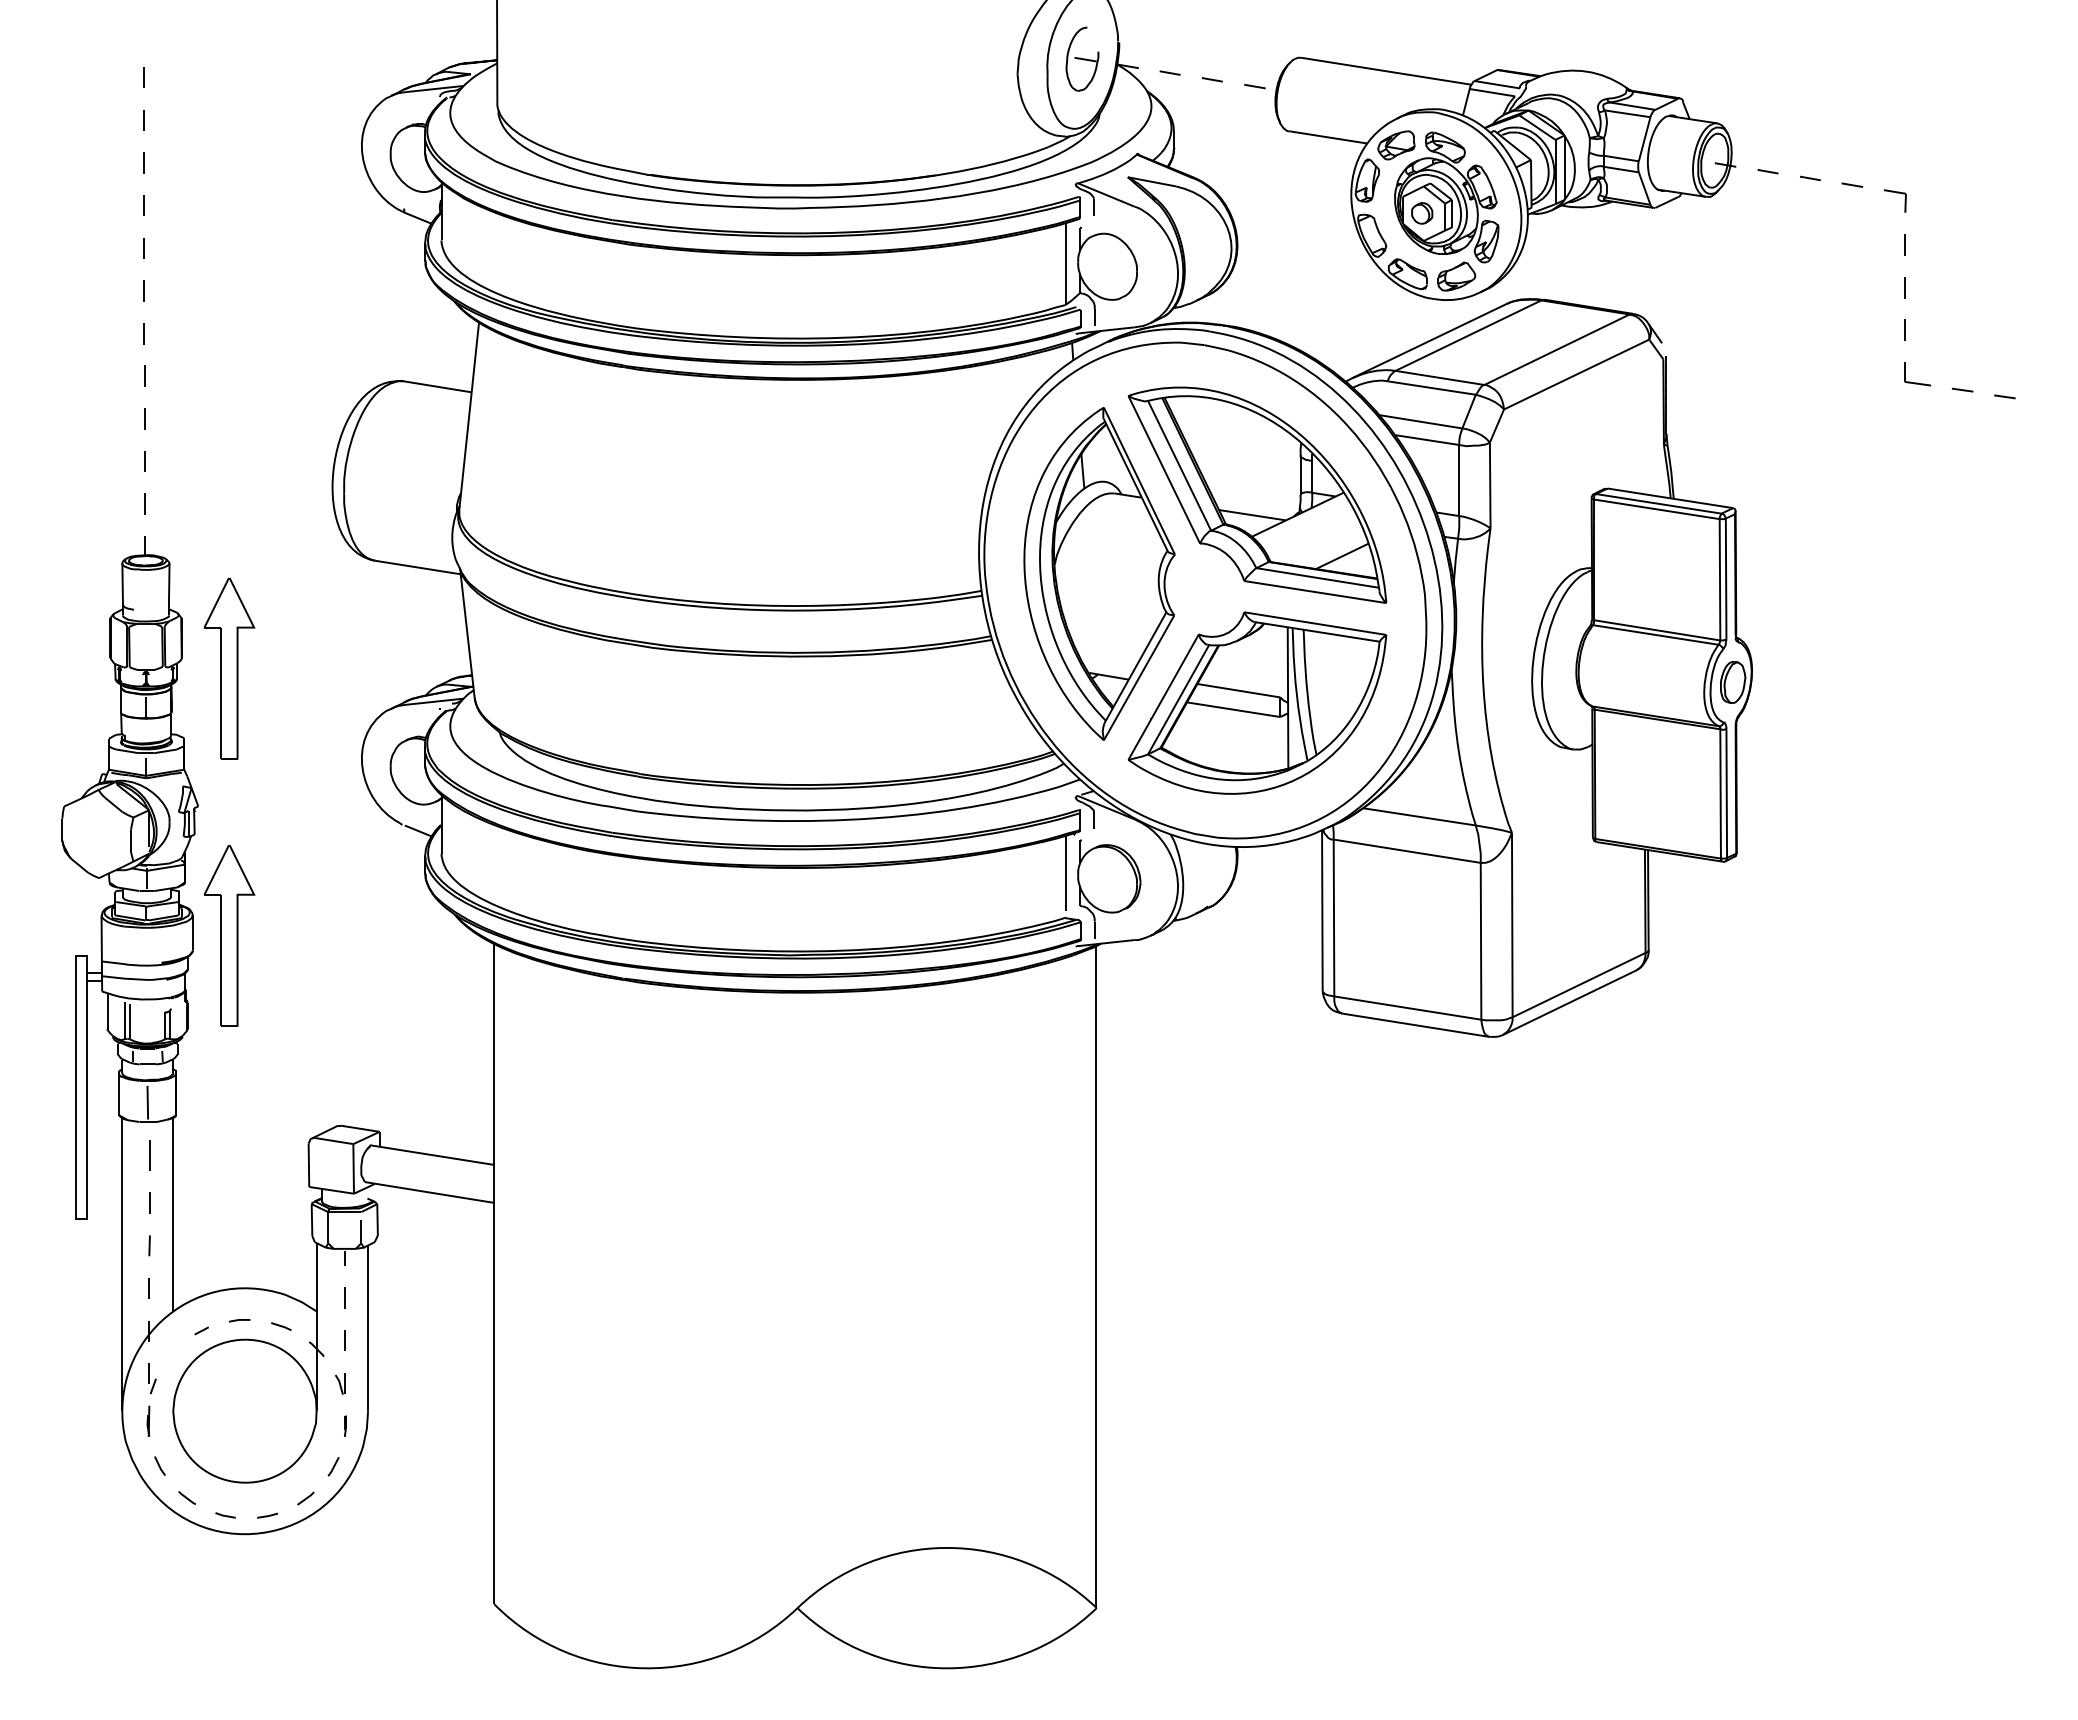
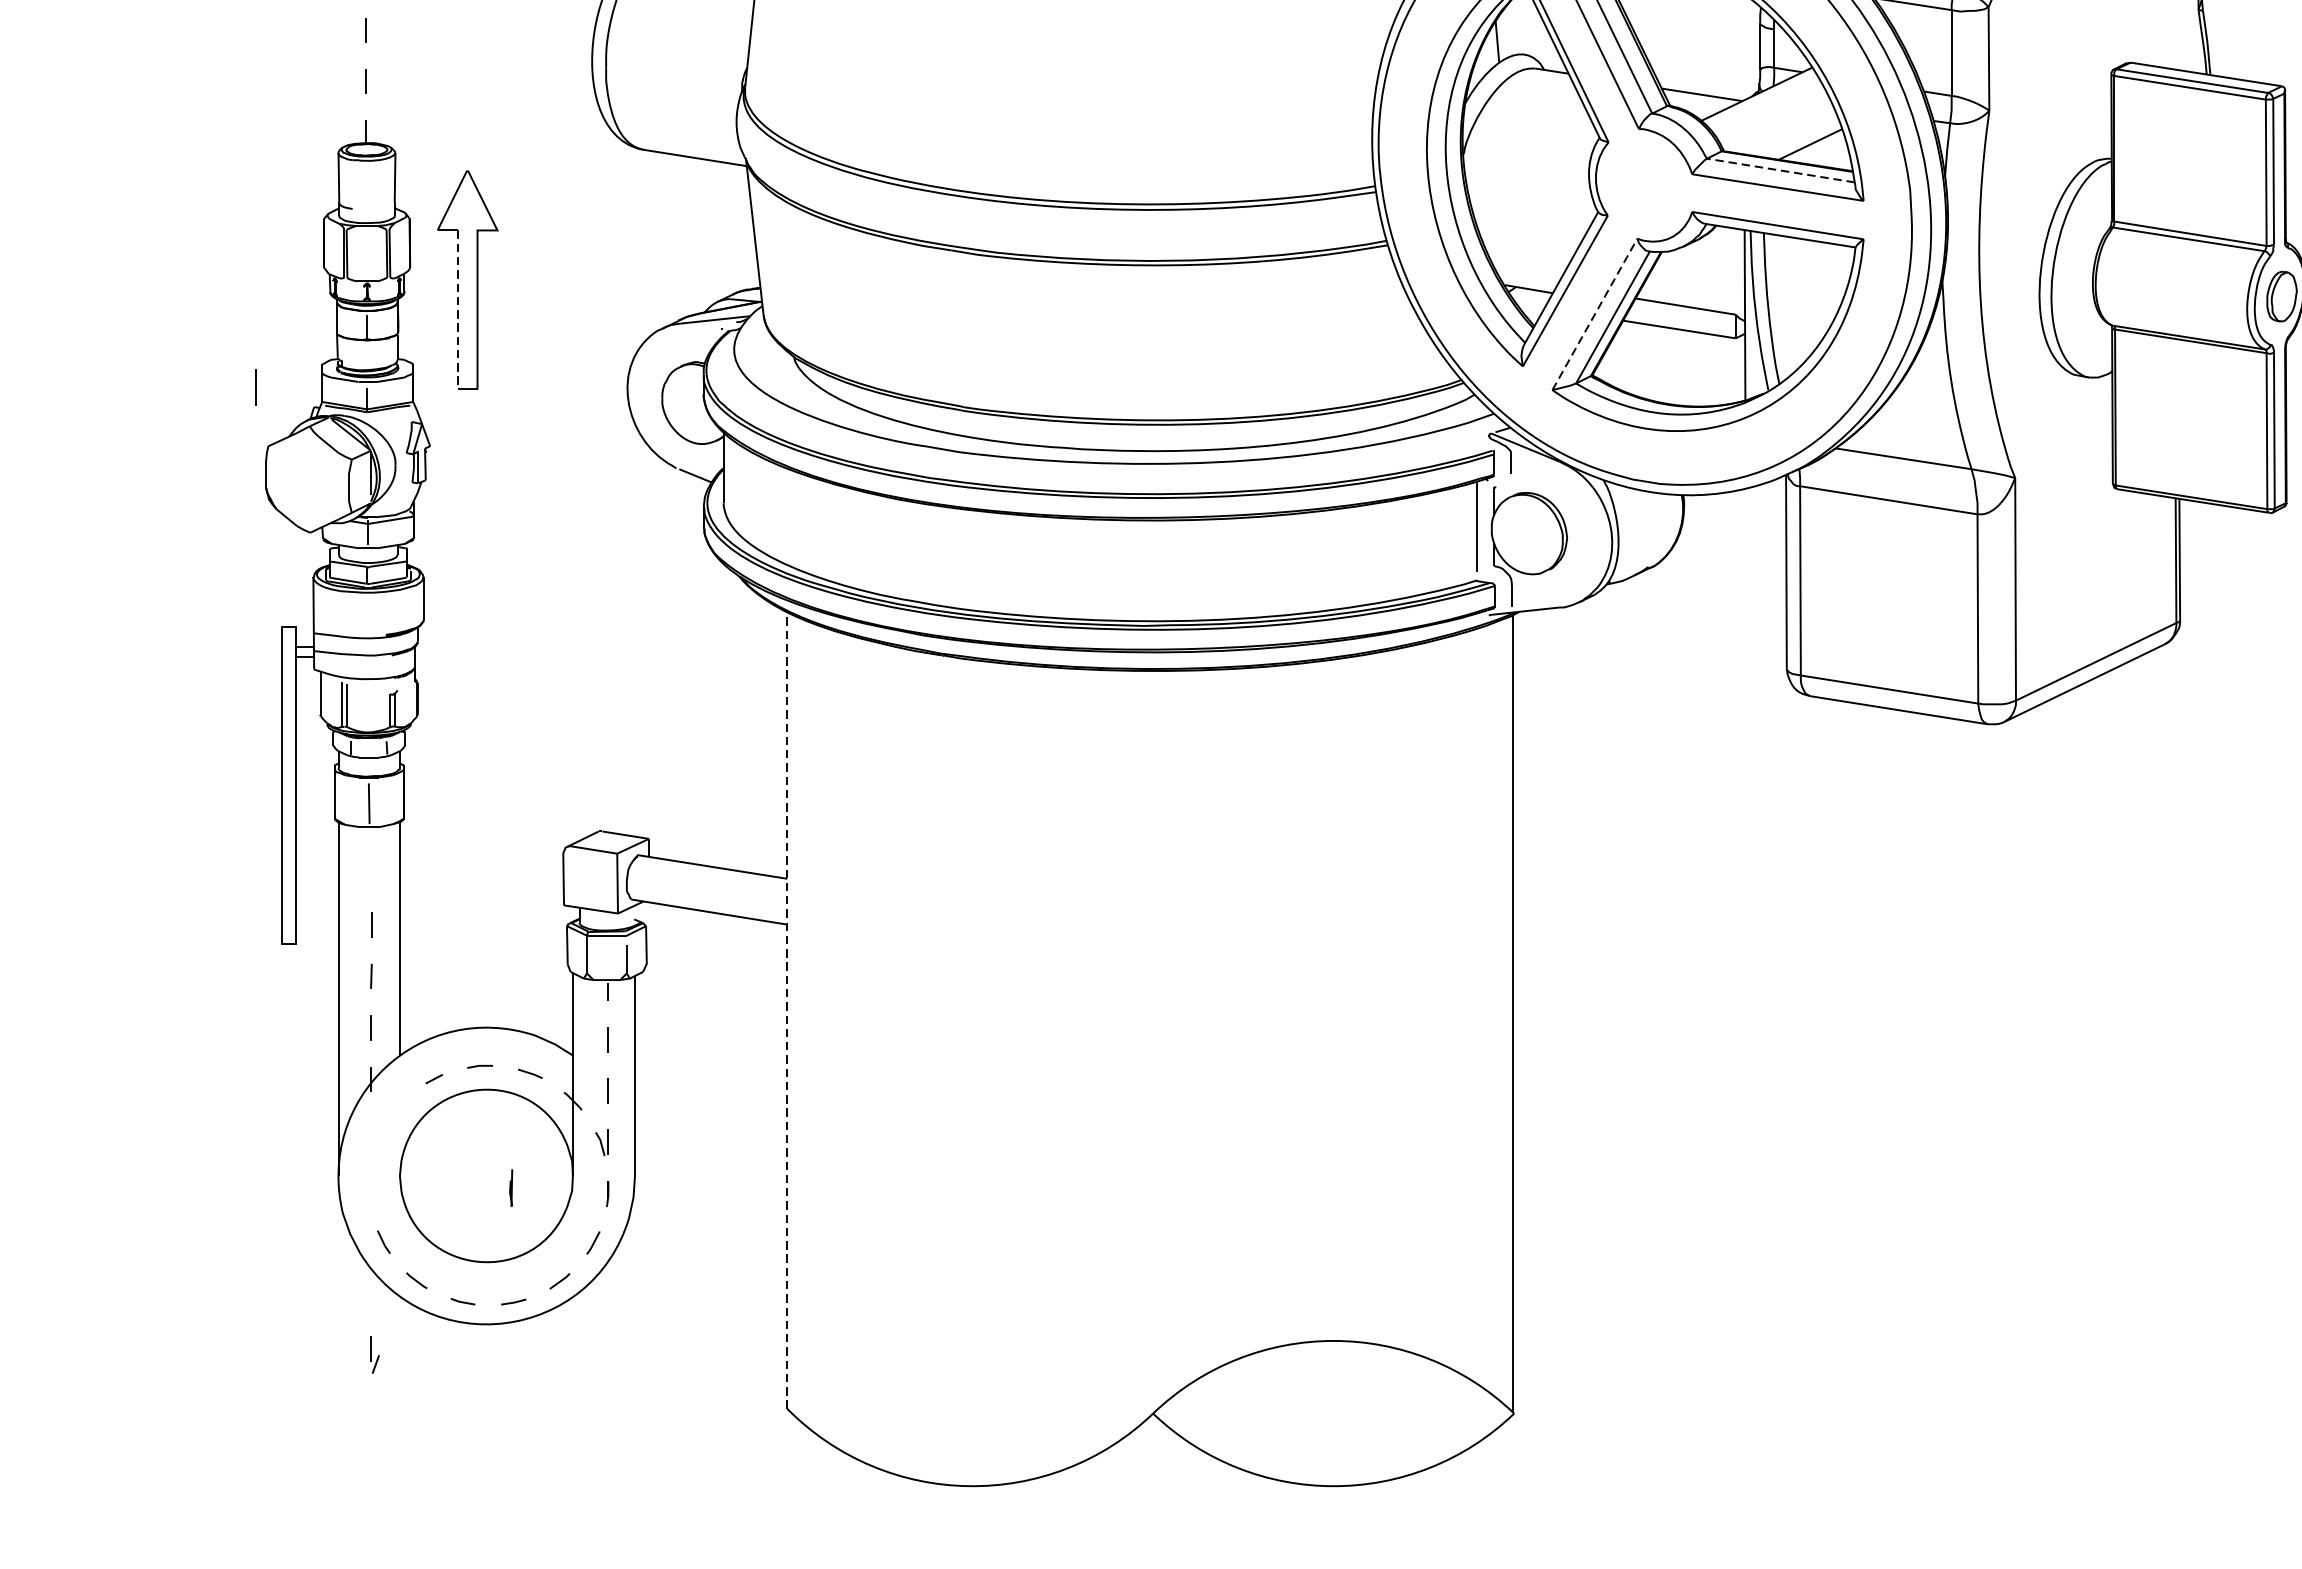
line: (1317, 577) -> (1780, 170), solid -> dashed
line: (221, 693) -> (458, 309), solid -> dashed
line: (1163, 696) -> (1594, 313), solid -> dashed
part: (229, 935) -> (467, 601), removed
line: (149, 1155) -> (255, 387), moved
line: (494, 1273) -> (787, 1009), solid -> dashed
part: (152, 1378) -> (374, 1354), moved
part: (148, 1420) -> (511, 1187), moved

